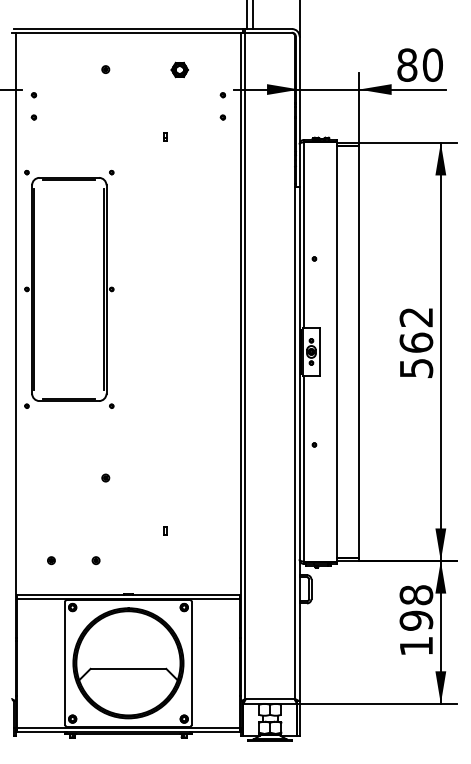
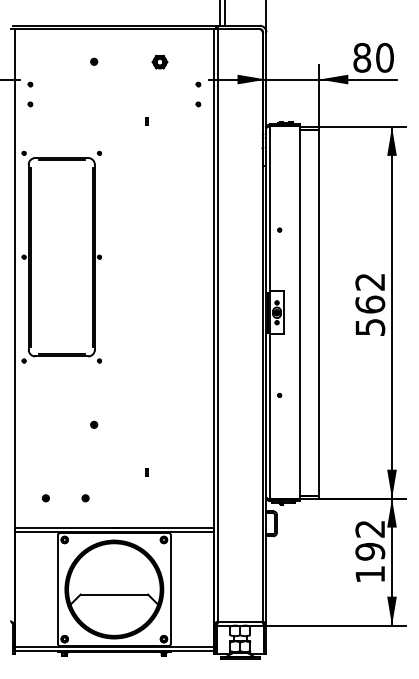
text: (416, 595) -> (370, 529), 198 -> 192

